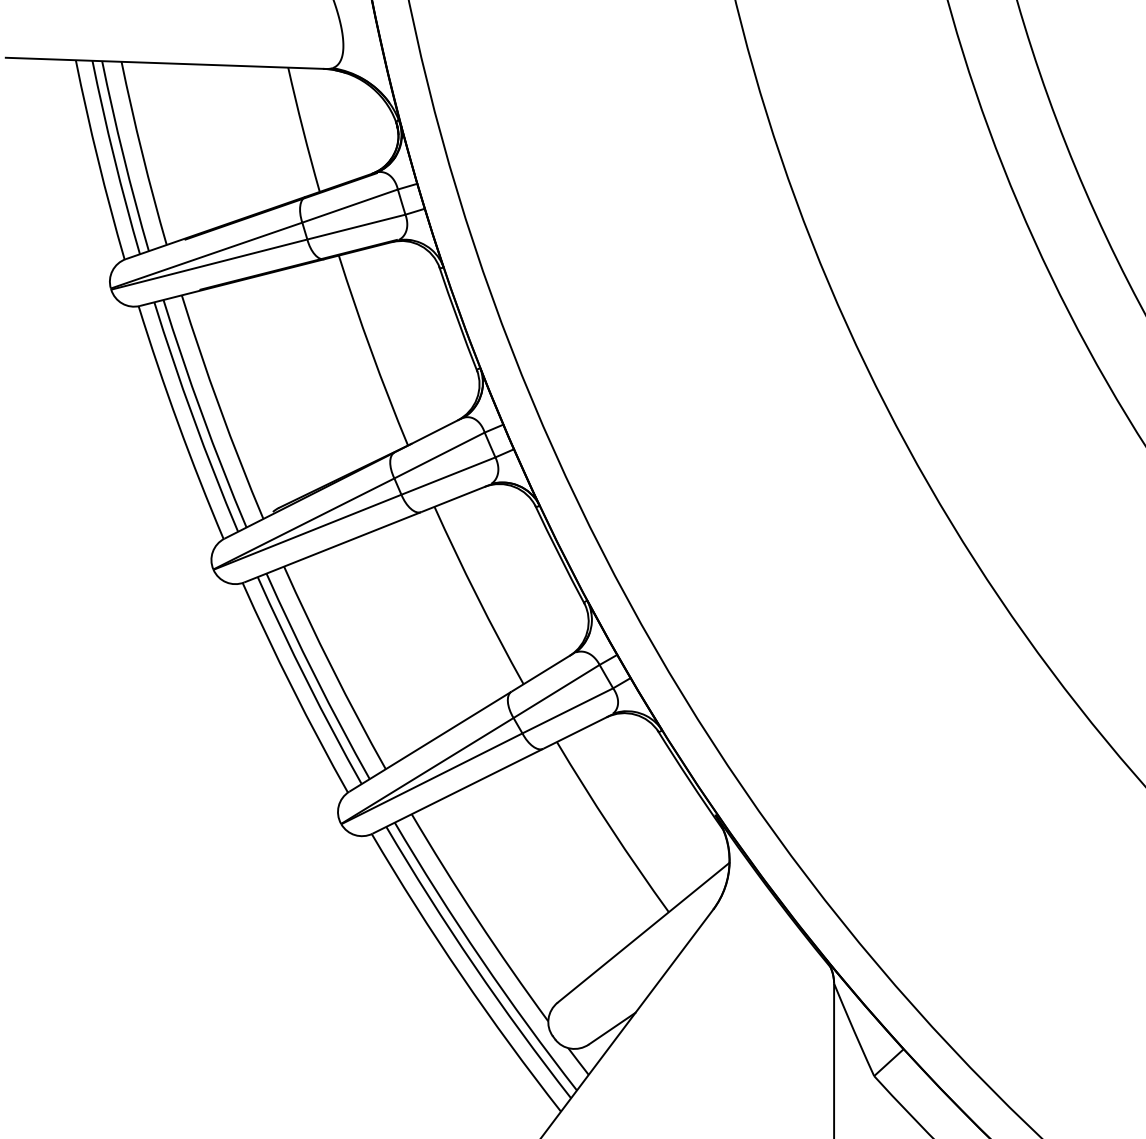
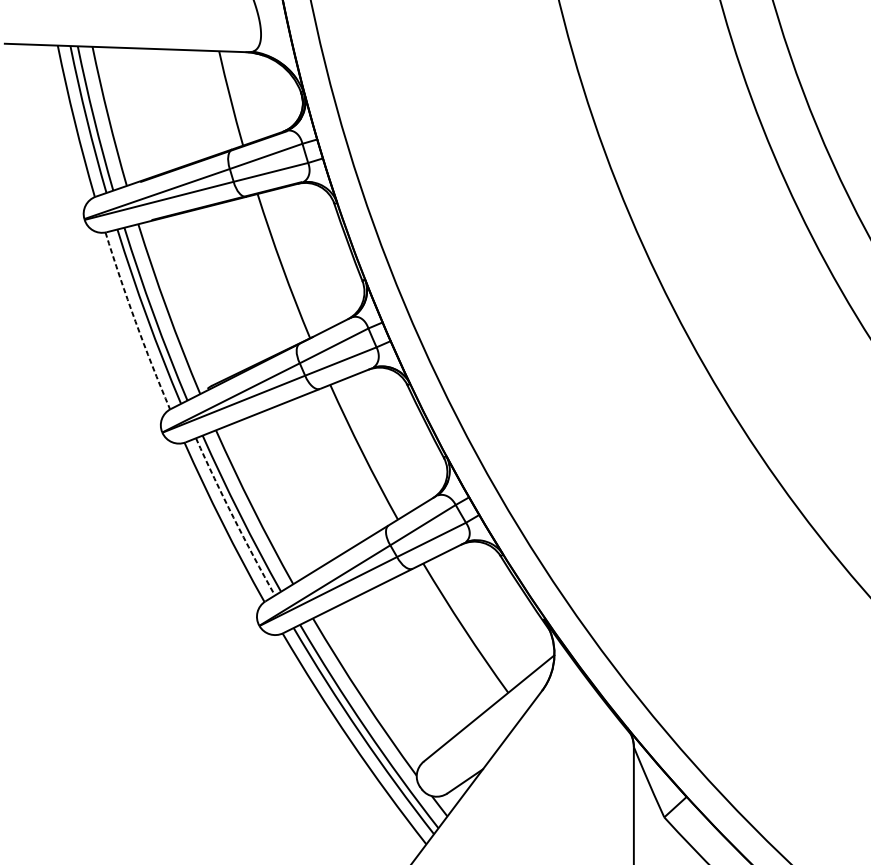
arc: (178, 423) -> (135, 321), solid -> dashed
arc: (307, 681) -> (233, 517), solid -> dashed

